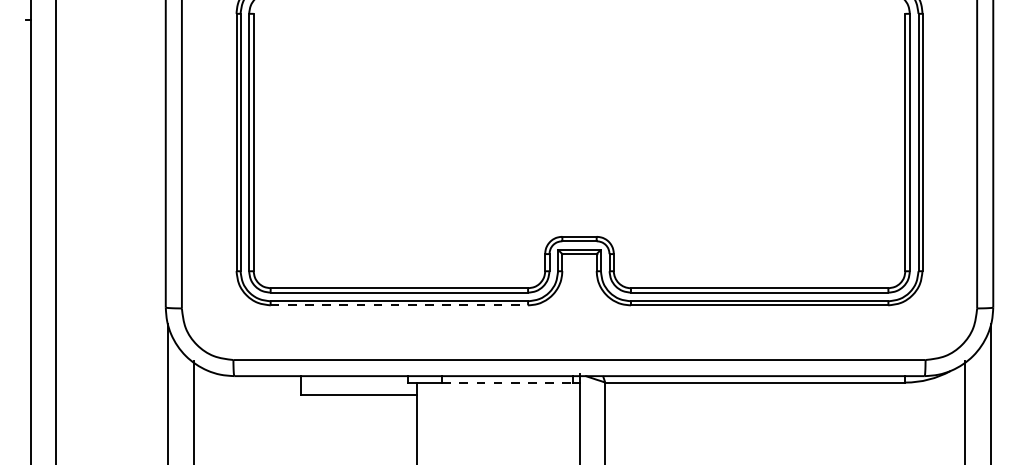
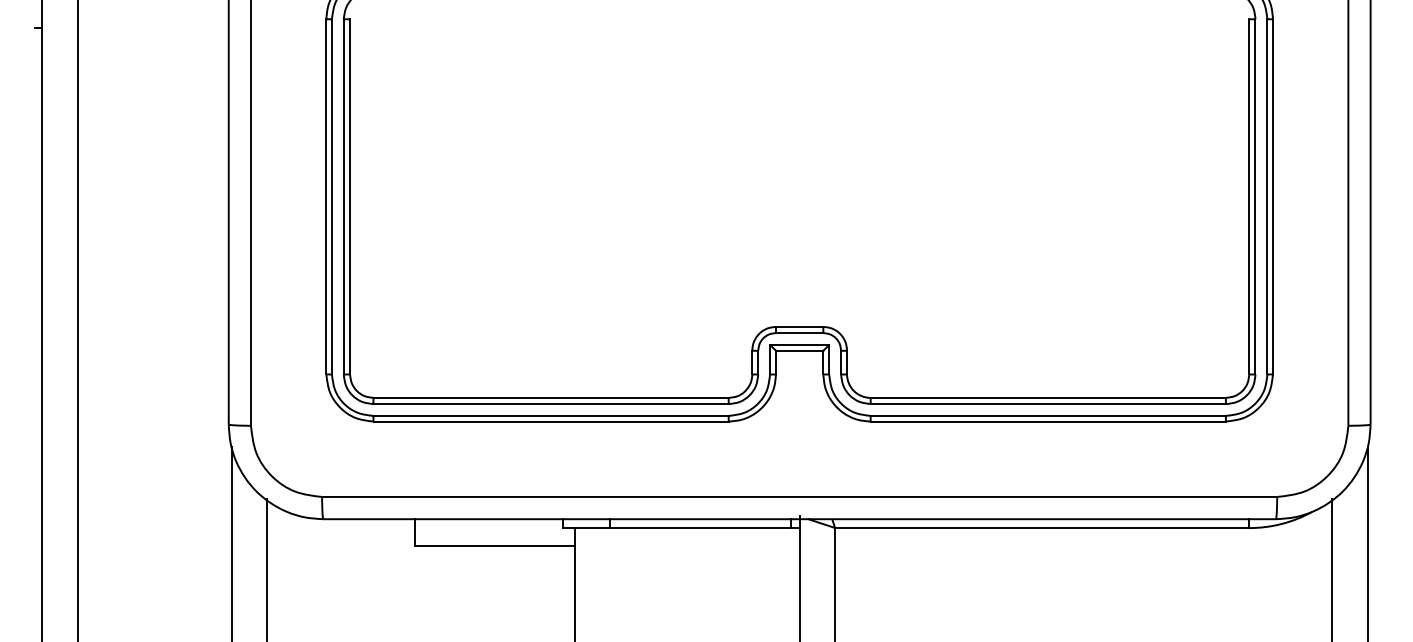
line: (399, 305) -> (551, 421), dashed -> solid
line: (507, 382) -> (700, 527), dashed -> solid

